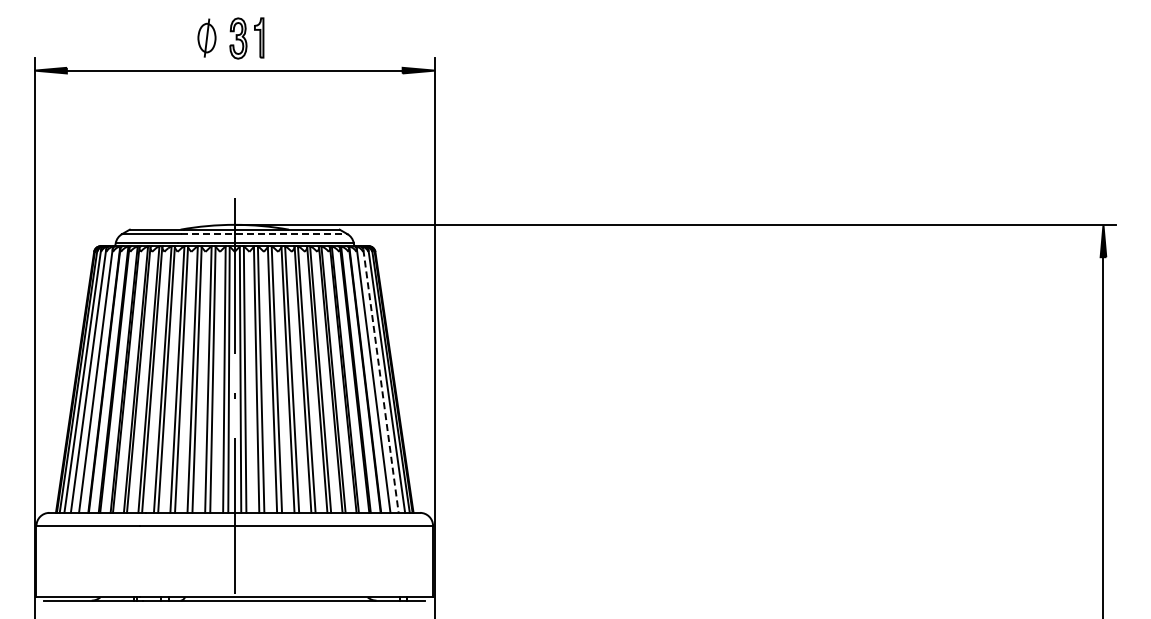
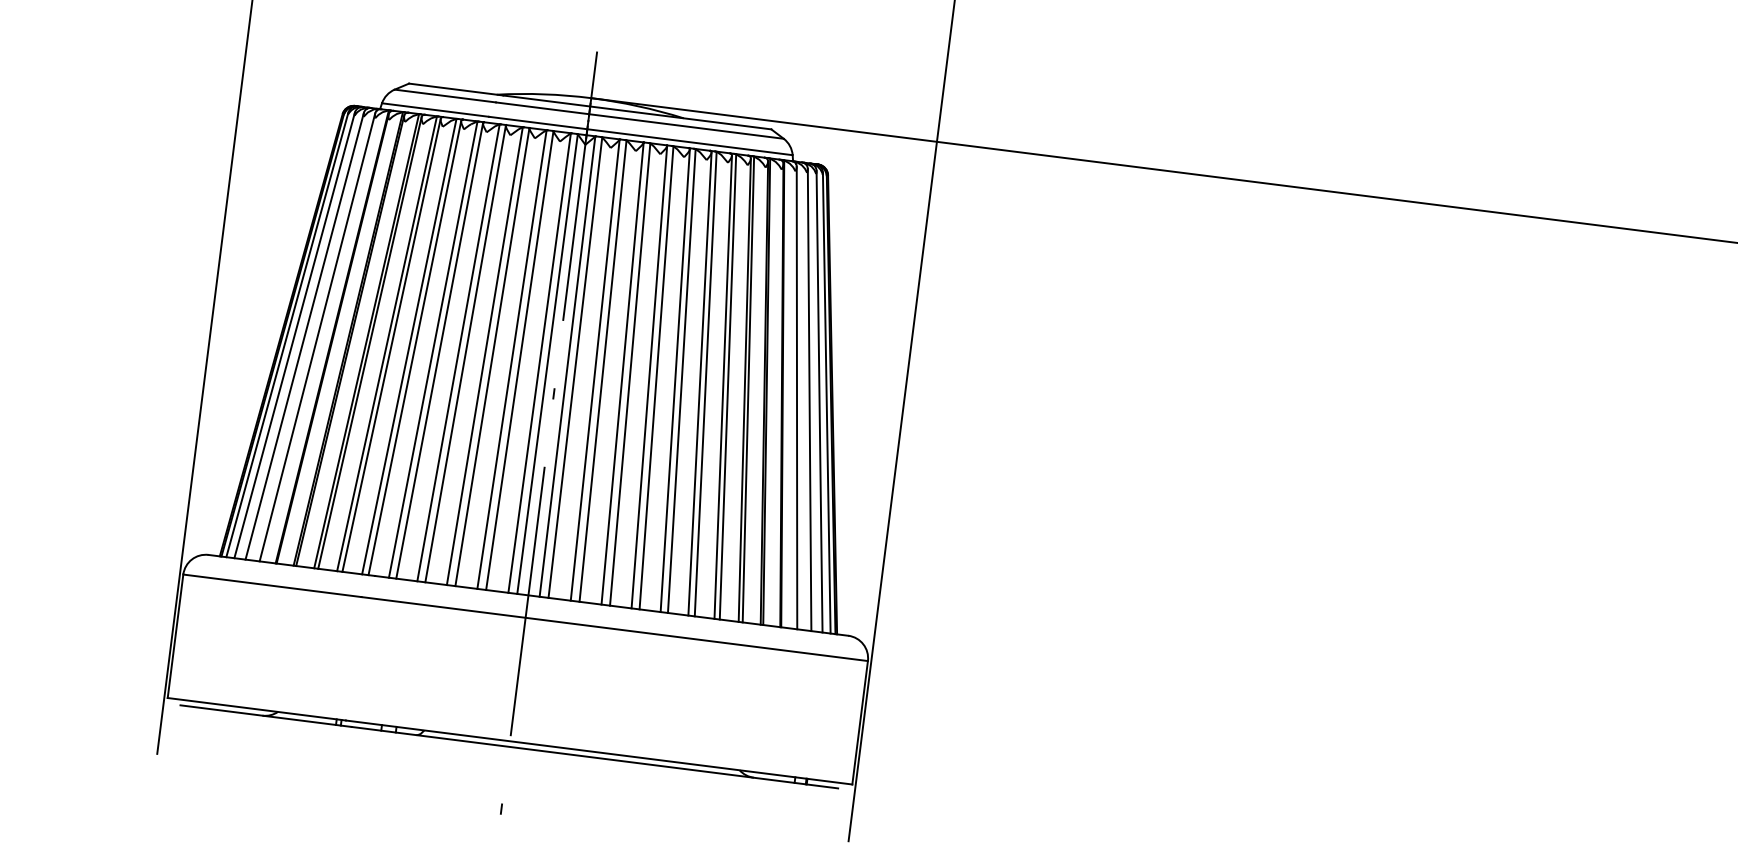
line: (264, 234) -> (640, 121), dashed -> solid
line: (381, 381) -> (810, 400), dashed -> solid

